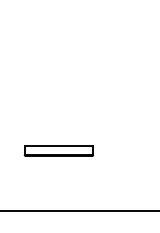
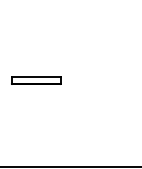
part: (59, 150) -> (36, 80), moved

